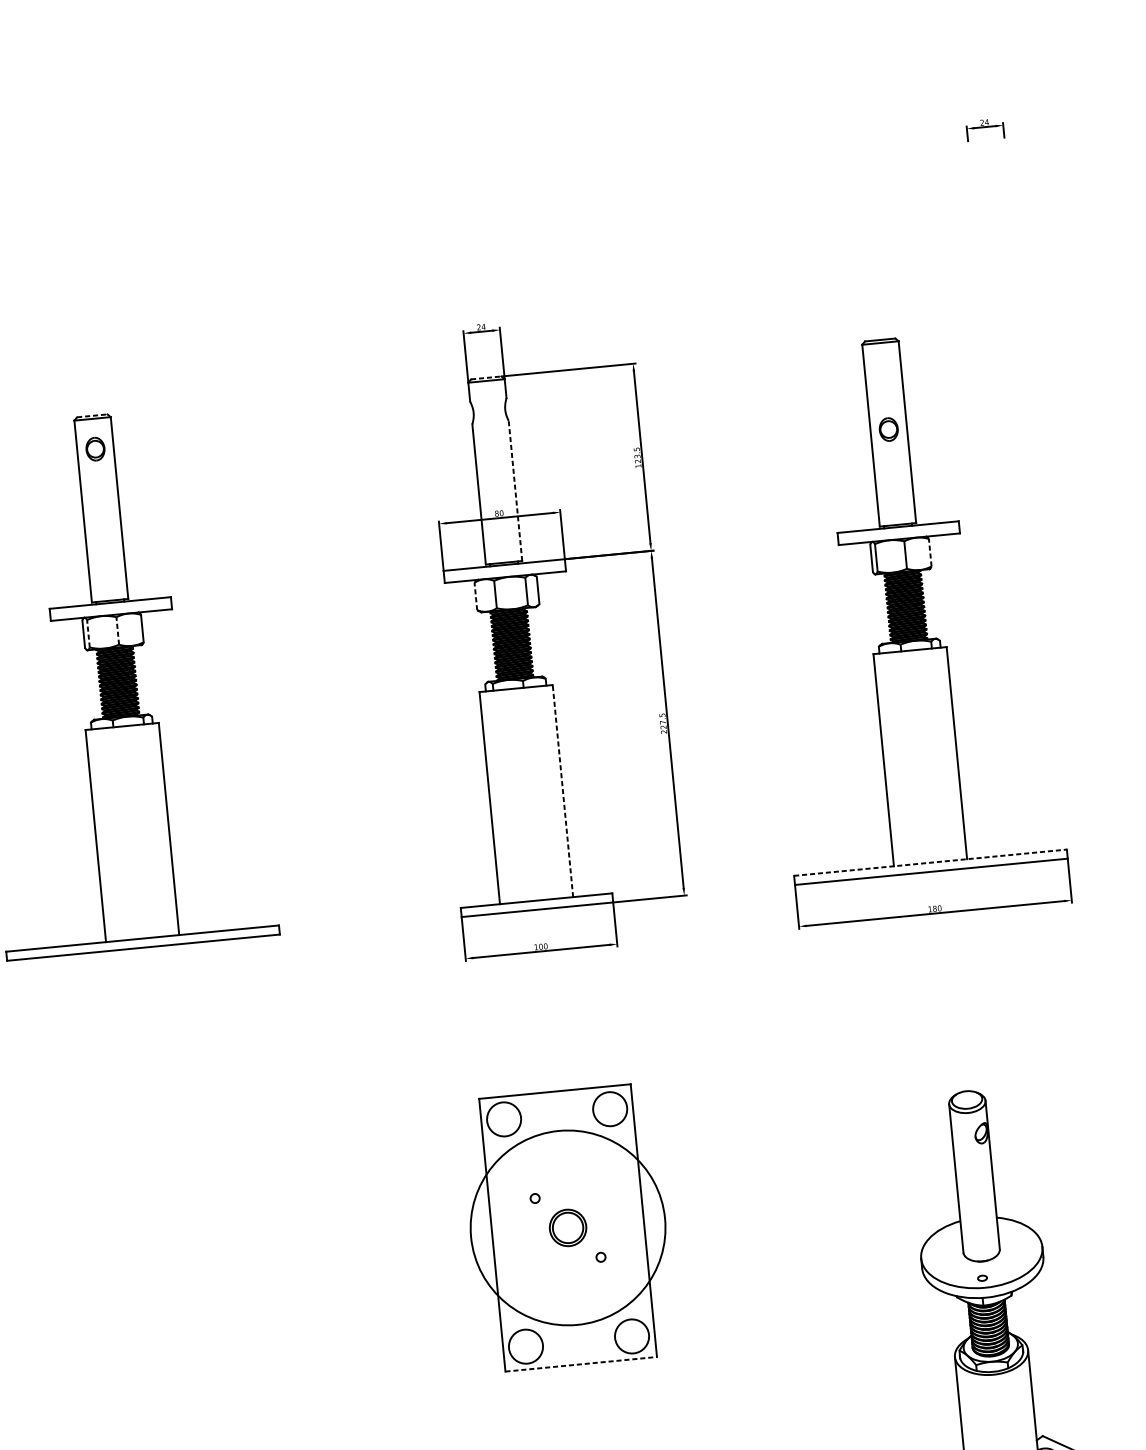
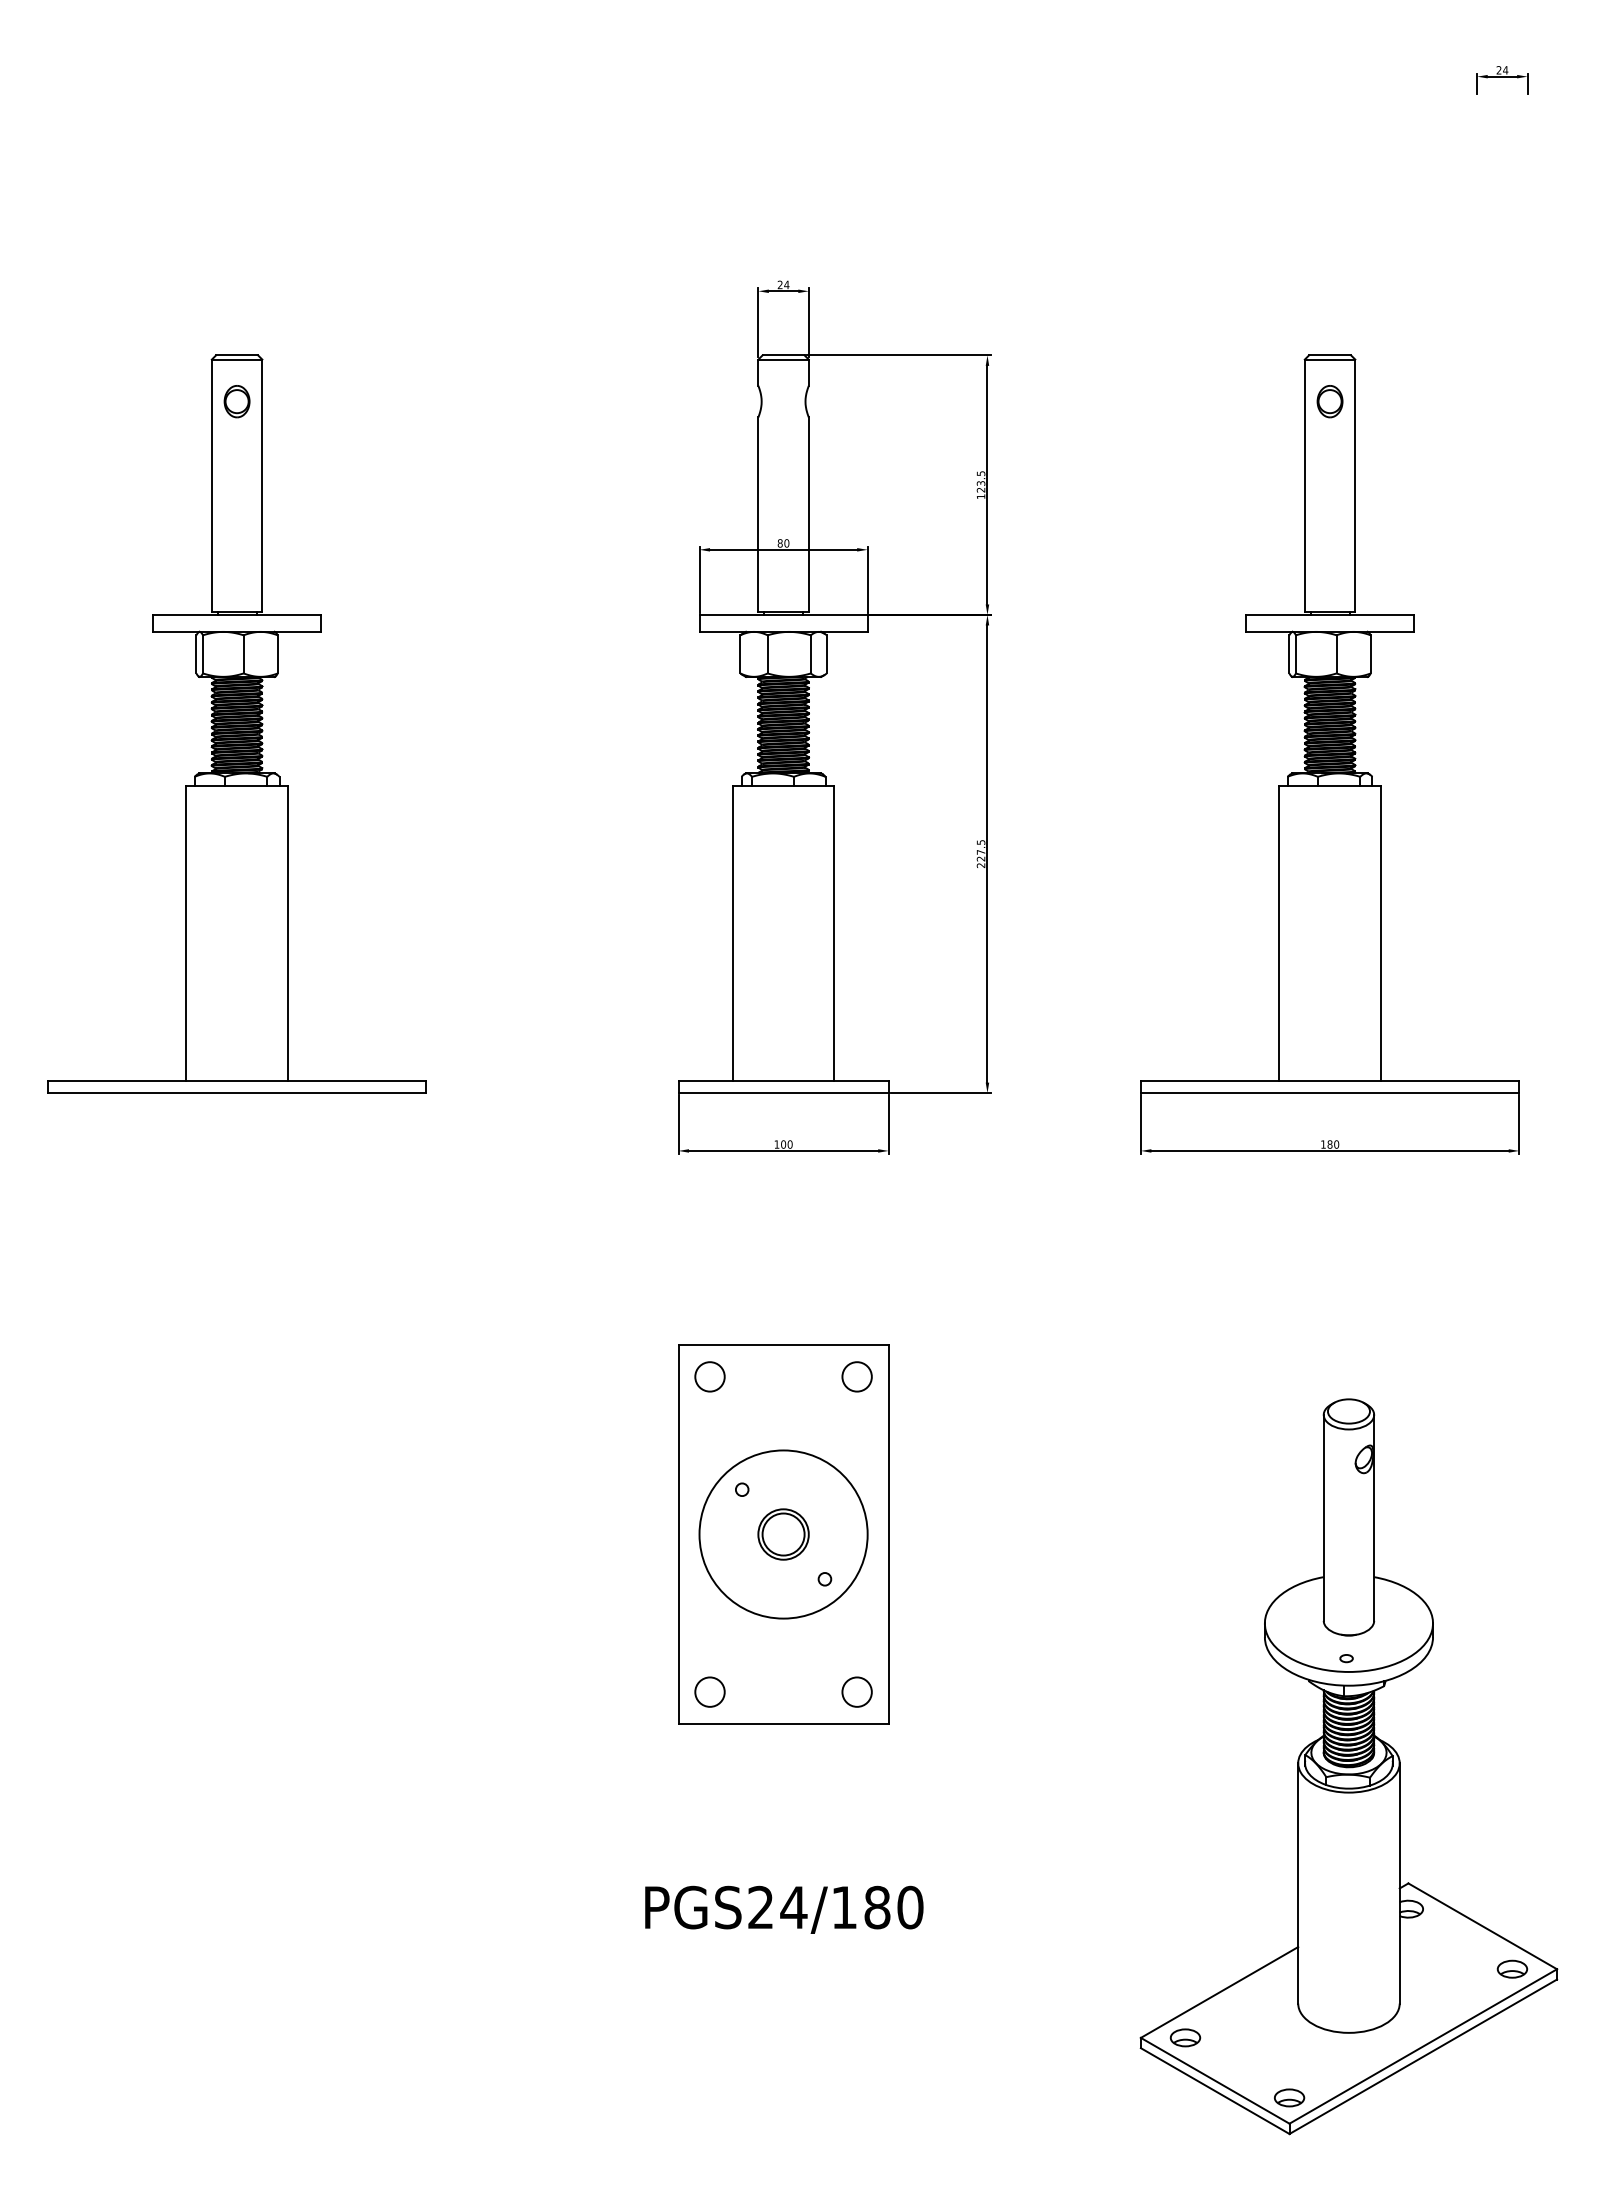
line: (486, 377) -> (784, 355), dashed -> solid
line: (92, 415) -> (237, 355), dashed -> solid
part: (888, 429) -> (1329, 401), moved
line: (515, 490) -> (808, 514), dashed -> solid
line: (930, 552) -> (1370, 653), dashed -> solid
line: (475, 595) -> (740, 653), dashed -> solid
line: (117, 630) -> (243, 653), dashed -> solid
line: (88, 633) -> (202, 653), dashed -> solid
line: (563, 790) -> (834, 932), dashed -> solid
line: (930, 862) -> (1330, 1080), dashed -> solid
circle: (609, 1108) -> (856, 1376), size x0.62
circle: (503, 1119) -> (709, 1376), size x0.62
circle: (568, 1227) -> (783, 1534), size x0.62
circle: (631, 1336) -> (856, 1691), size x0.62
circle: (525, 1346) -> (709, 1691), size x0.62
line: (581, 1364) -> (784, 1723), dashed -> solid

